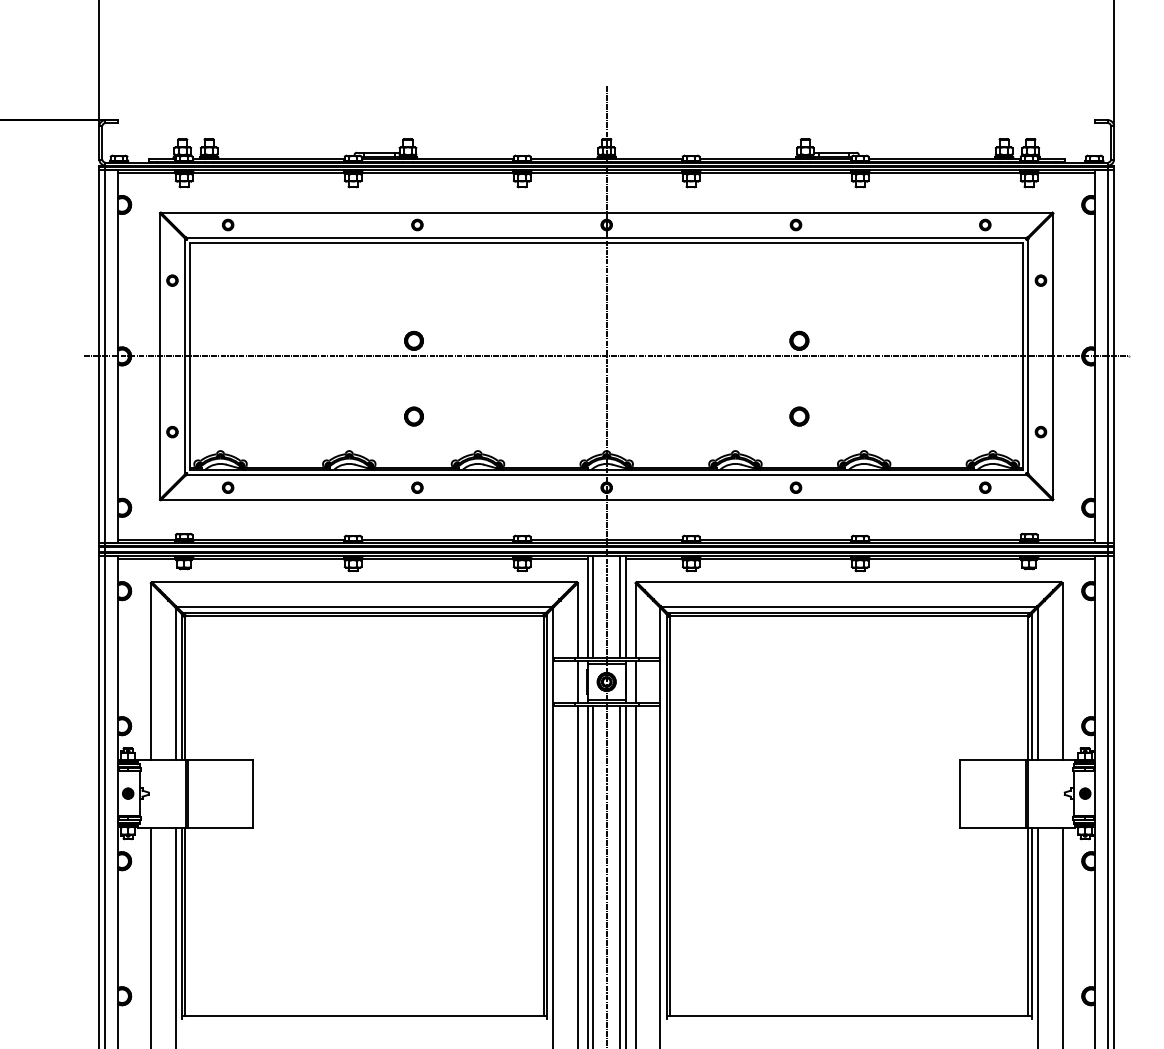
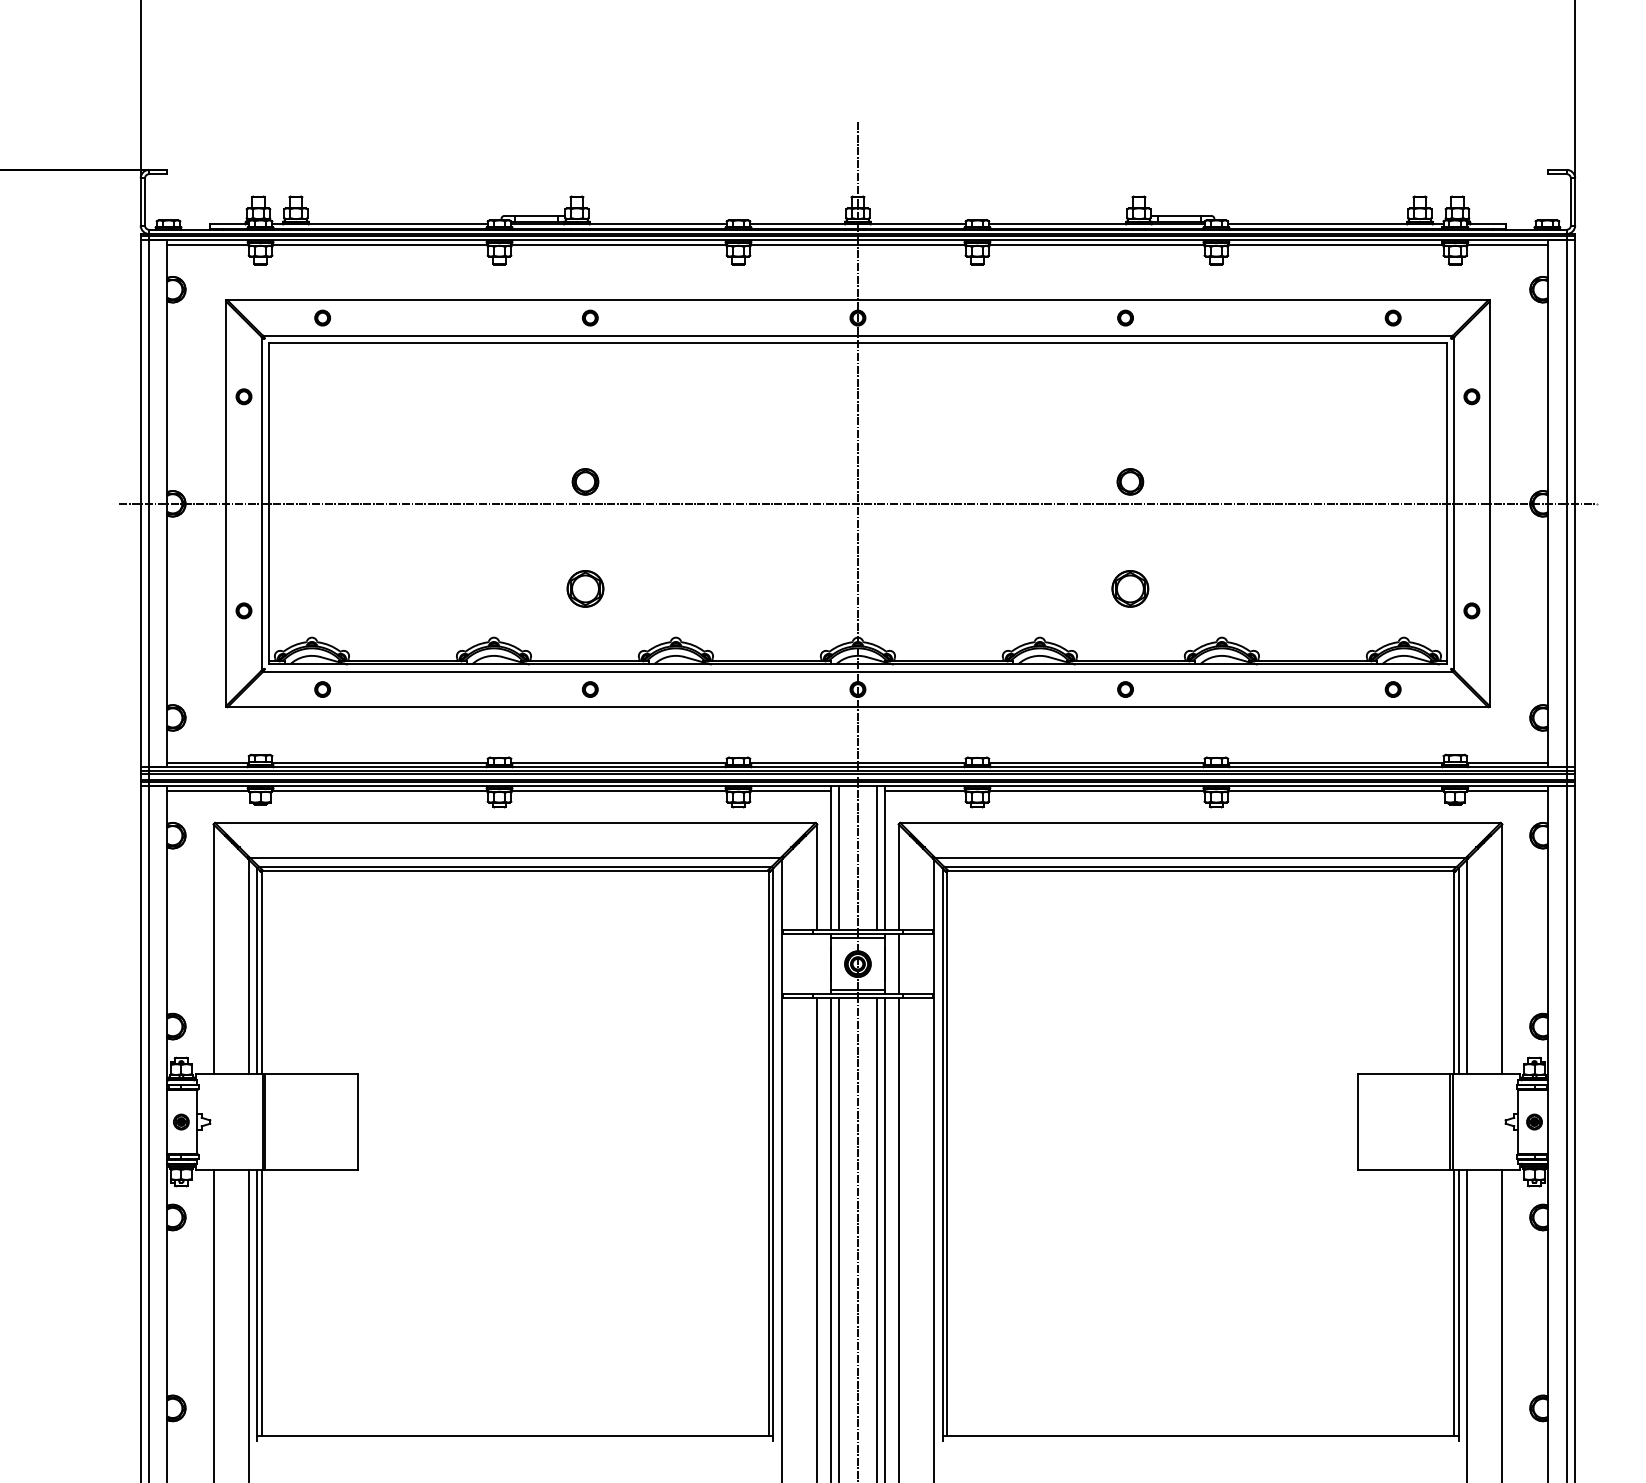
part: (414, 416) -> (585, 588), size x1.4
part: (799, 416) -> (1130, 588), size x1.4
line: (578, 682) -> (817, 964), removed

